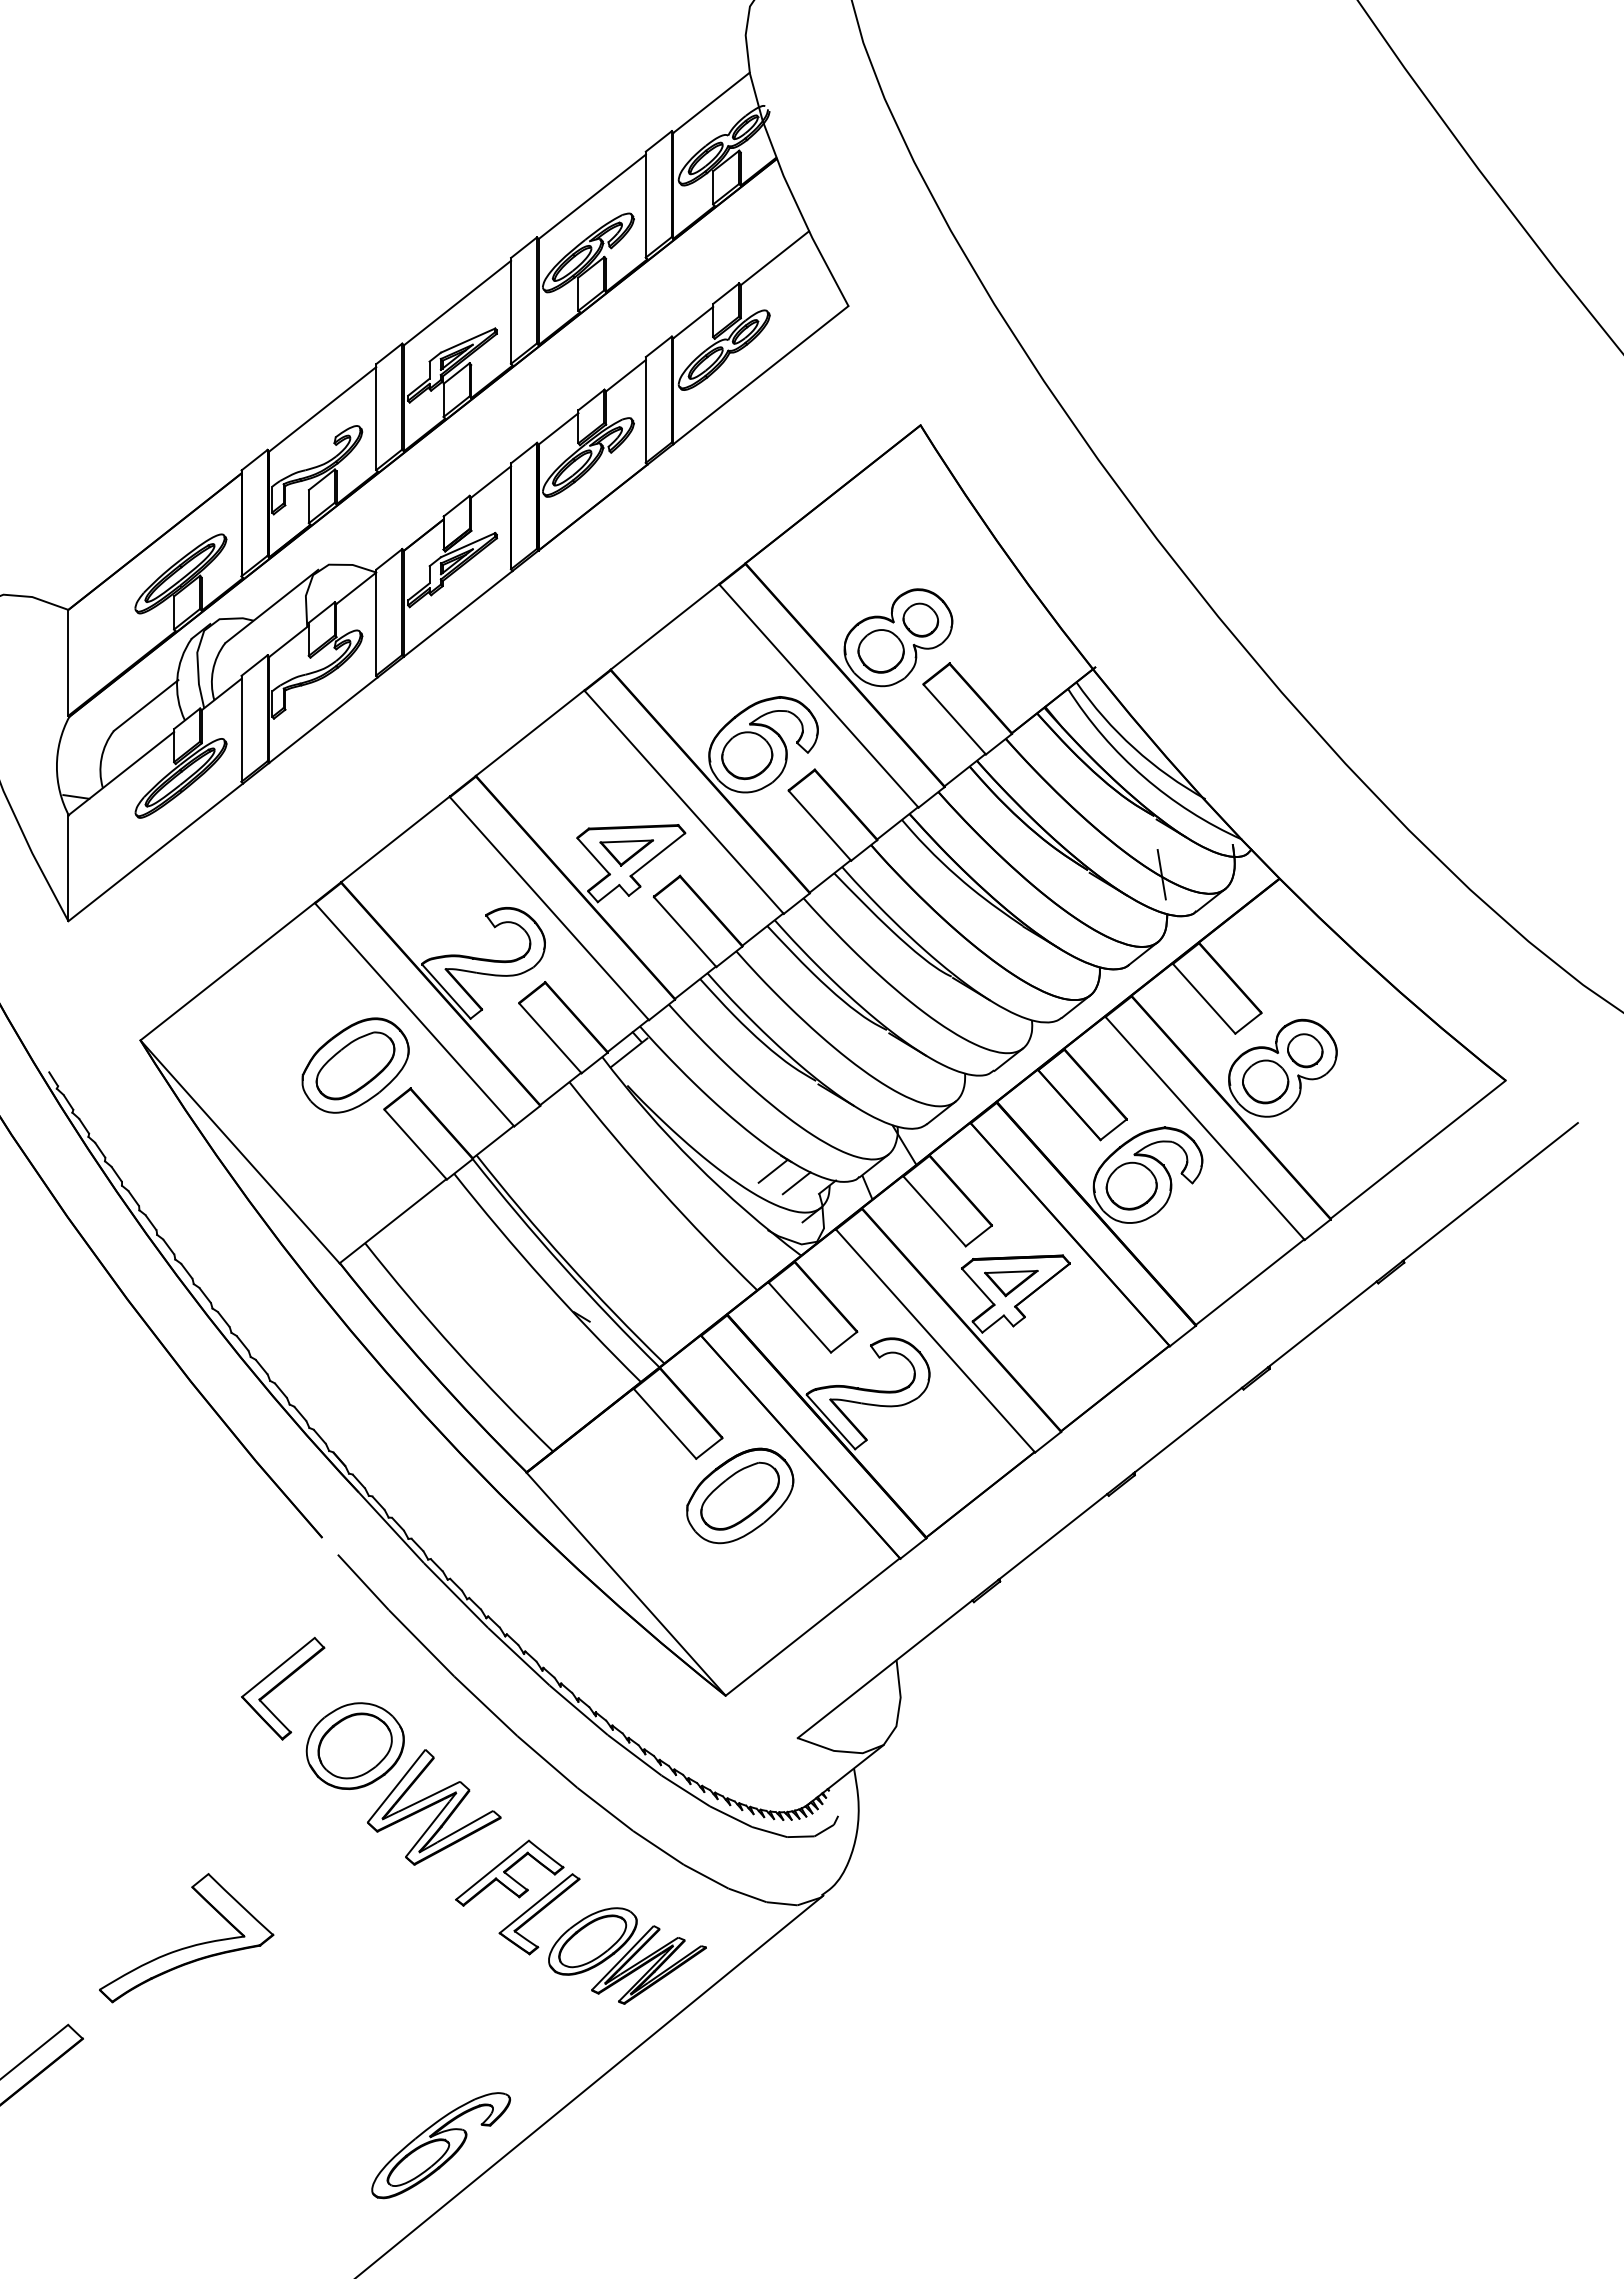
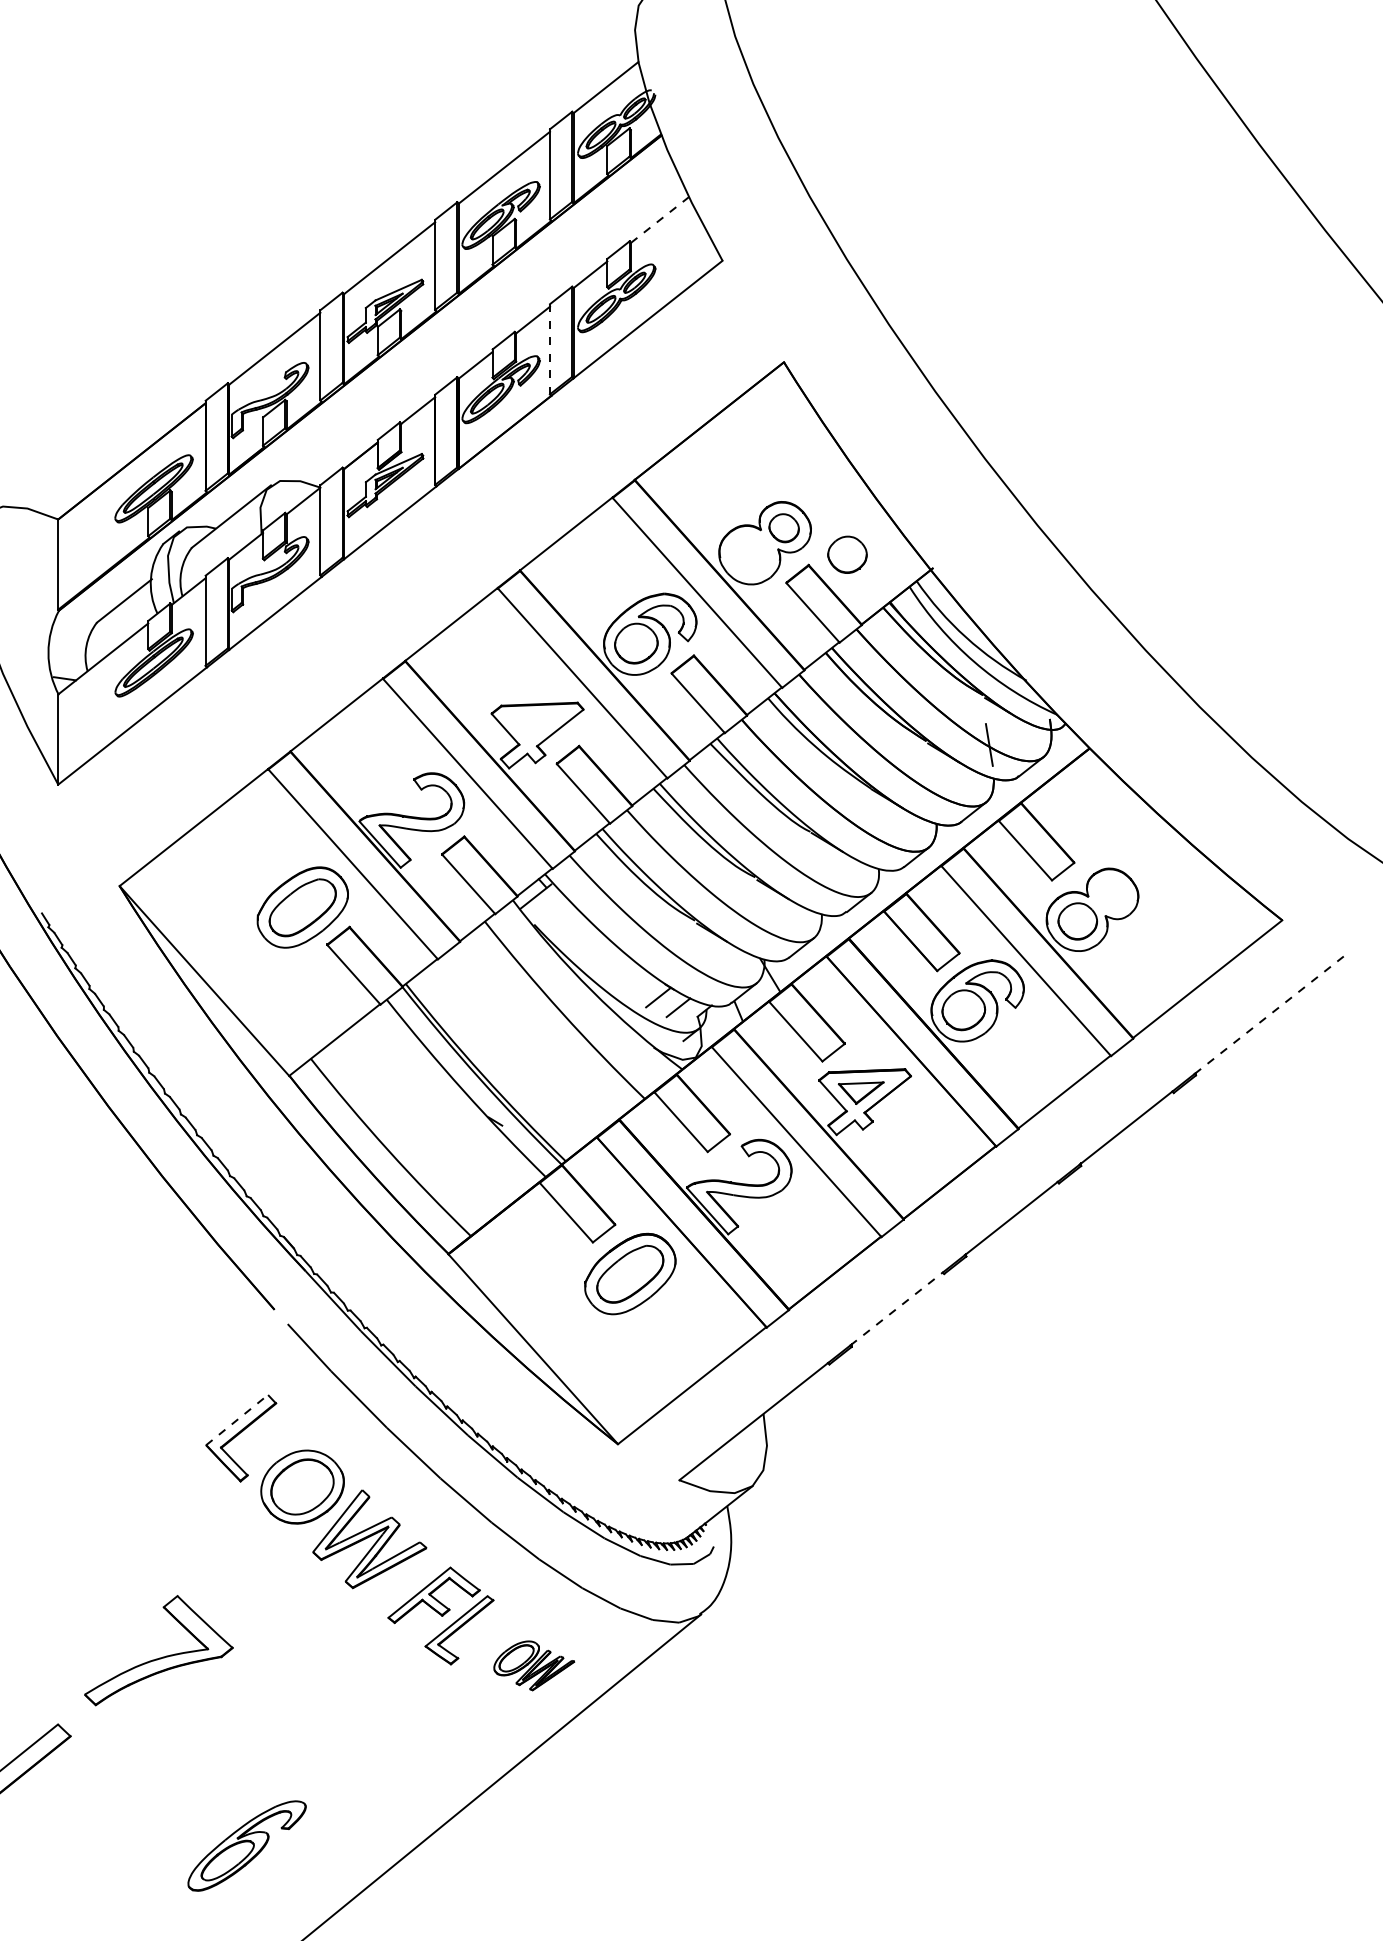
line: (775, 257) -> (660, 219), solid -> dashed
line: (645, 410) -> (549, 349), solid -> dashed
part: (880, 651) -> (846, 554), moved
part: (626, 852) -> (533, 726), removed
part: (1305, 1050) -> (1111, 894), removed
line: (1490, 1191) -> (1269, 1014), solid -> dashed
line: (1053, 1536) -> (897, 1308), solid -> dashed
line: (278, 1667) -> (237, 1420), solid -> dashed
part: (627, 1955) -> (534, 1665), size x0.6
part: (441, 2145) -> (247, 1845), moved

